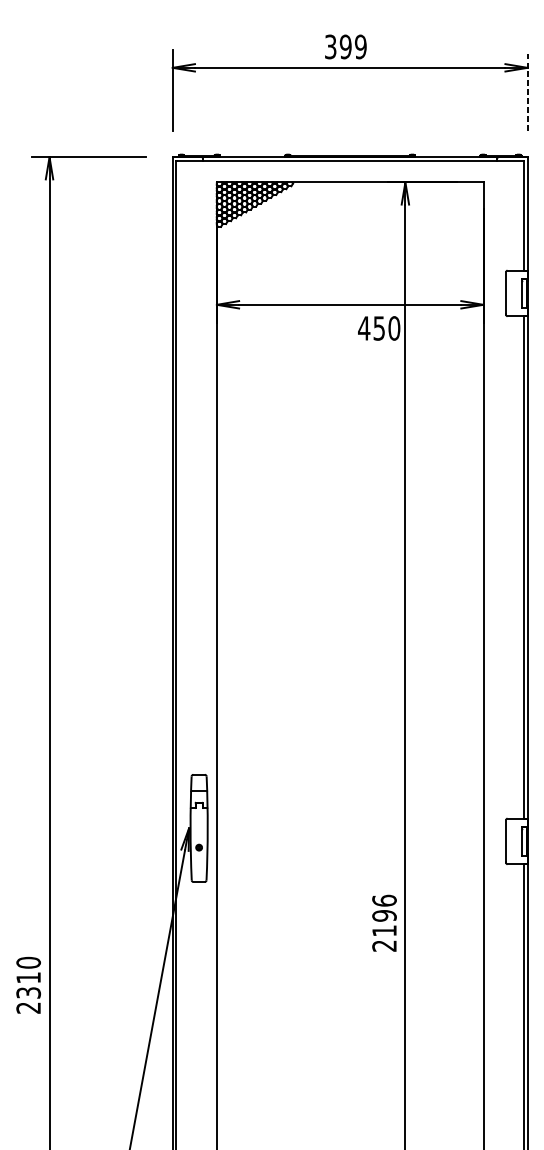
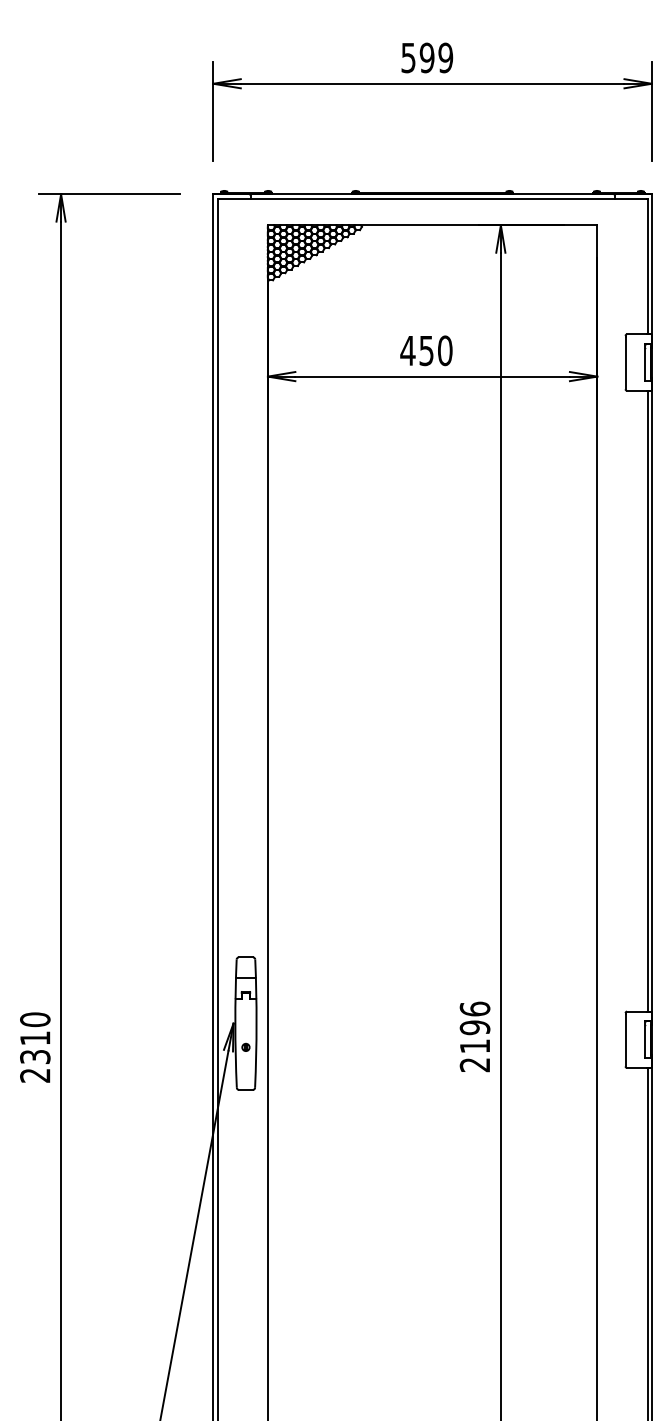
text: (330, 46) -> (408, 57), 399 -> 599
line: (527, 90) -> (651, 111), dashed -> solid
text: (379, 328) -> (426, 350), moved
text: (384, 922) -> (474, 1036), moved
text: (28, 985) -> (35, 1047), moved

